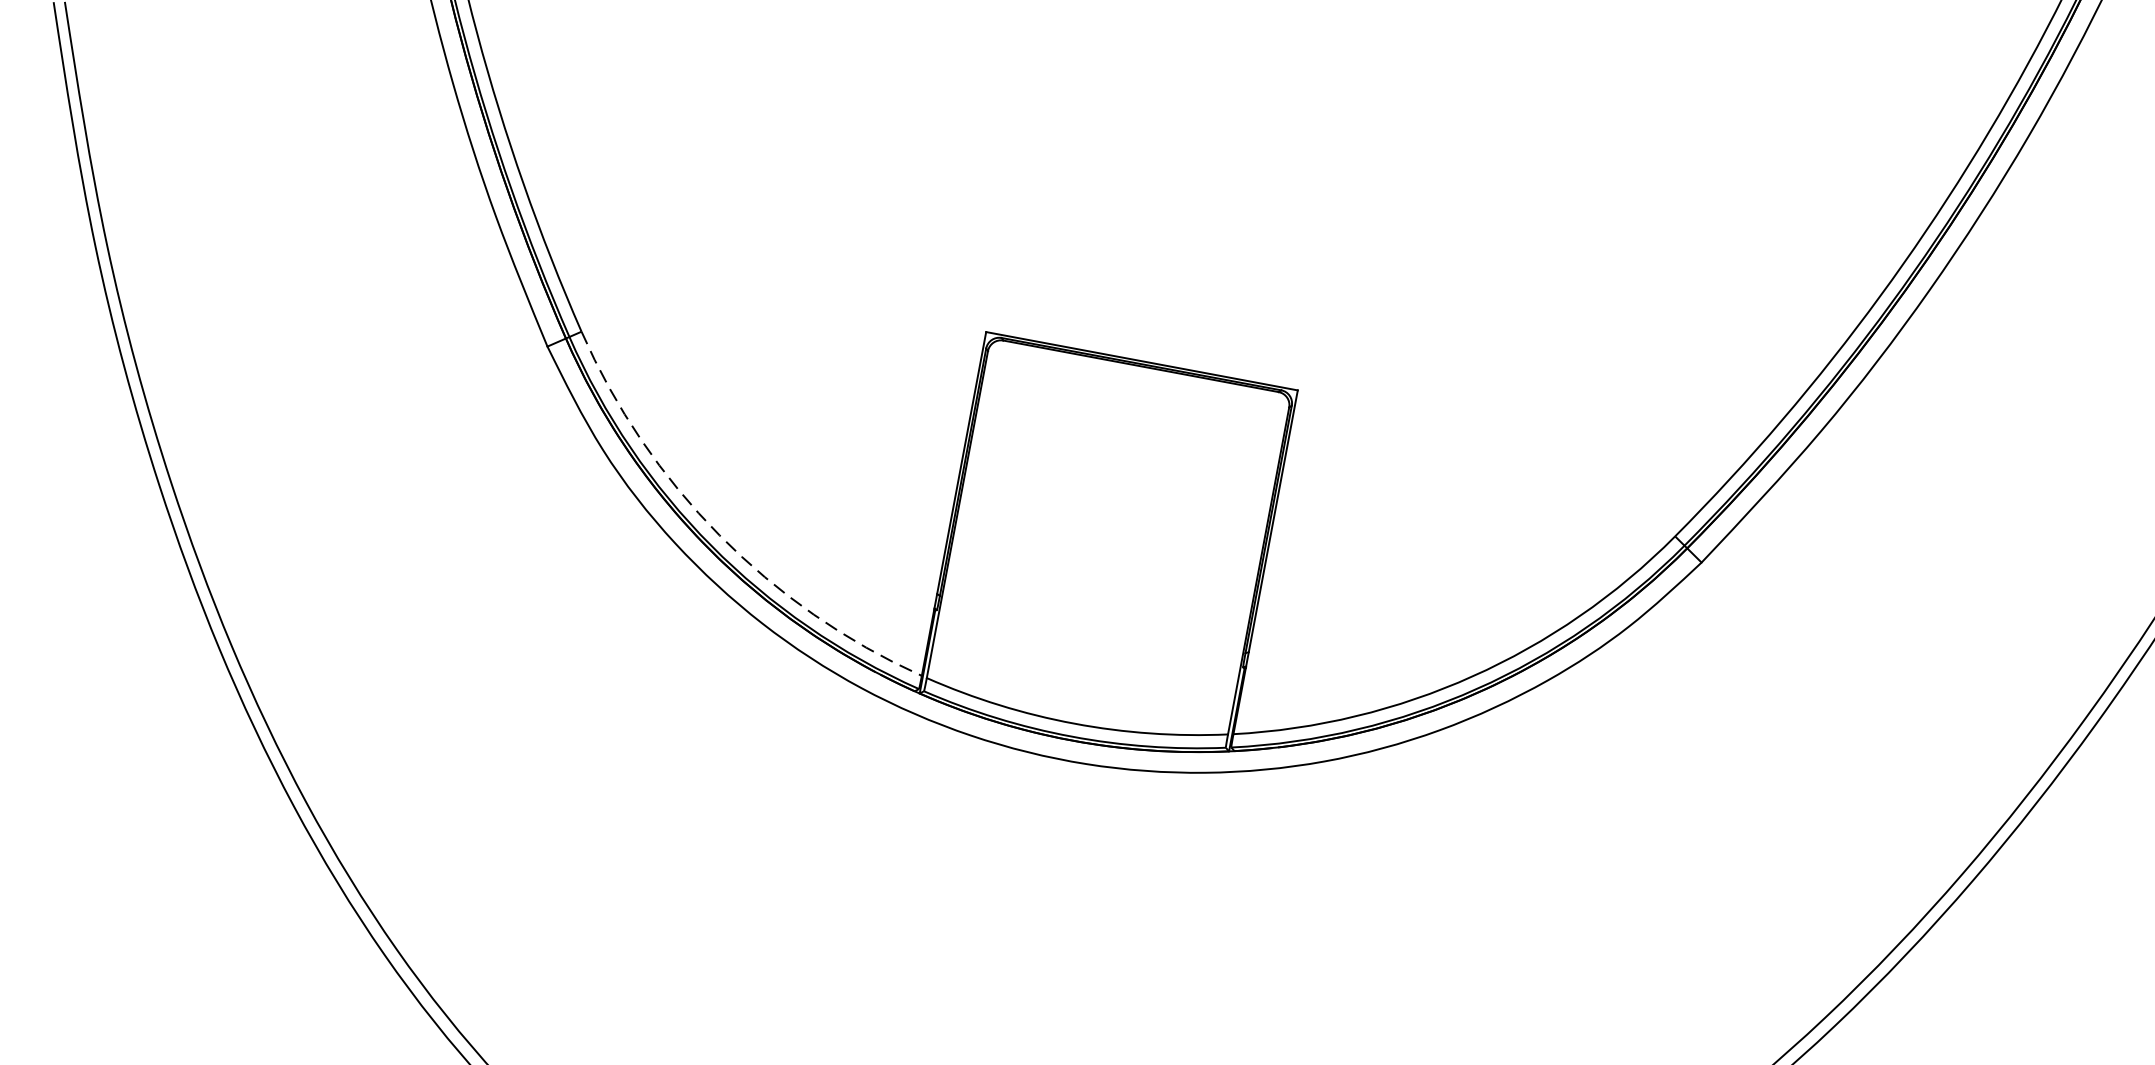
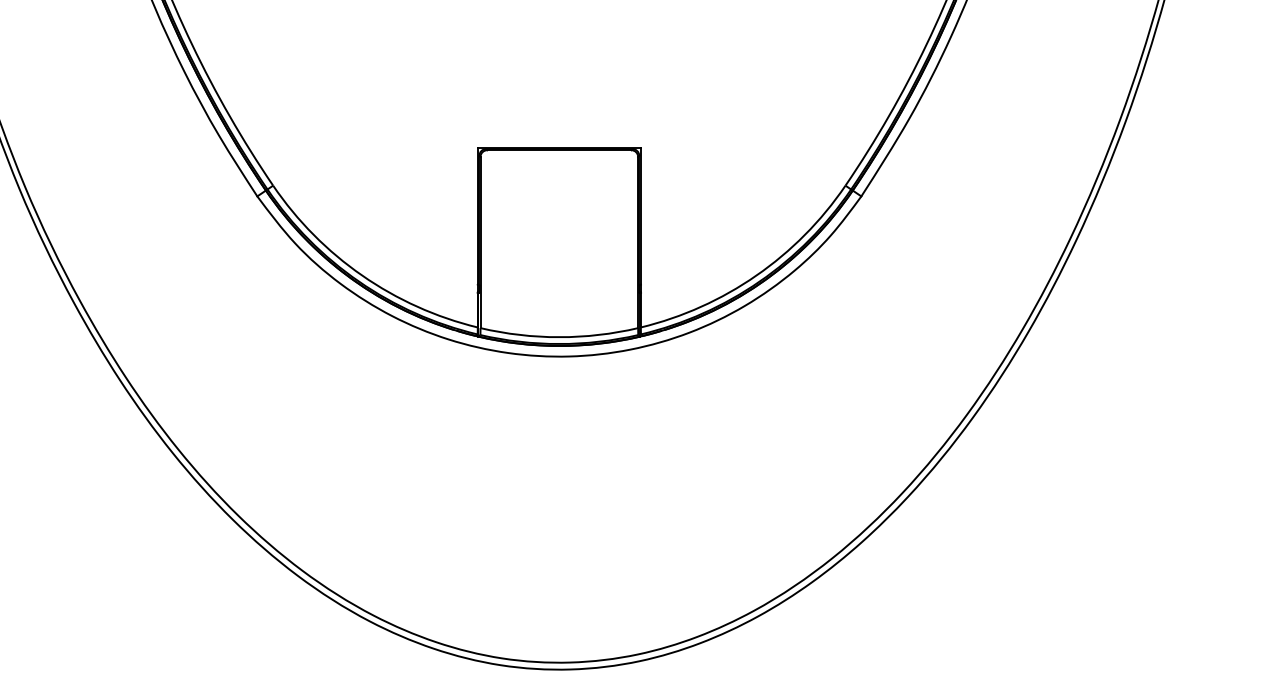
arc: (720, 535) -> (362, 275), dashed -> solid

